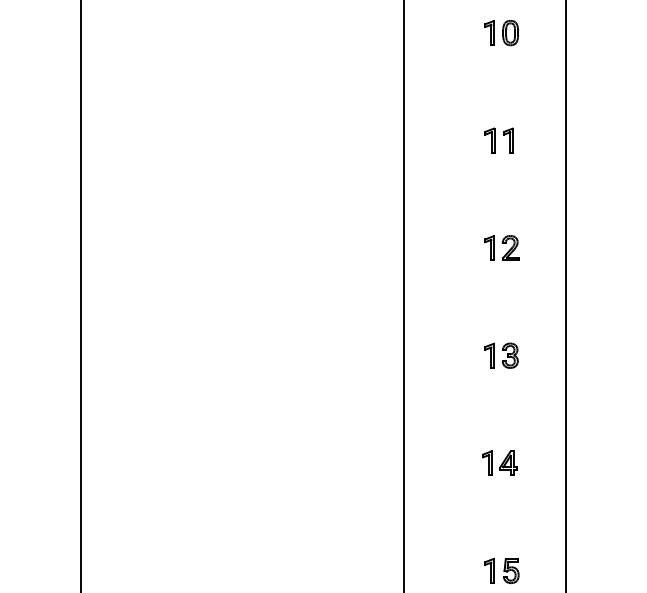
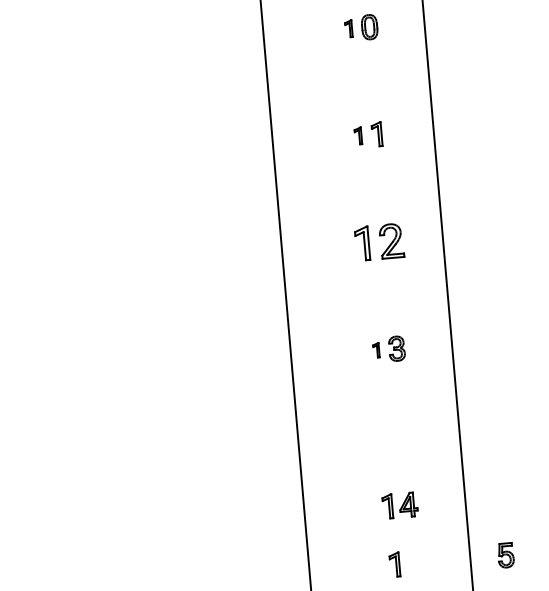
part: (489, 32) -> (348, 28), size x0.7
part: (489, 140) -> (357, 136), size x0.7
part: (501, 247) -> (378, 241), size x1.4
part: (489, 355) -> (376, 350), size x0.6
part: (499, 462) -> (399, 504), moved
part: (511, 570) -> (506, 554), moved

